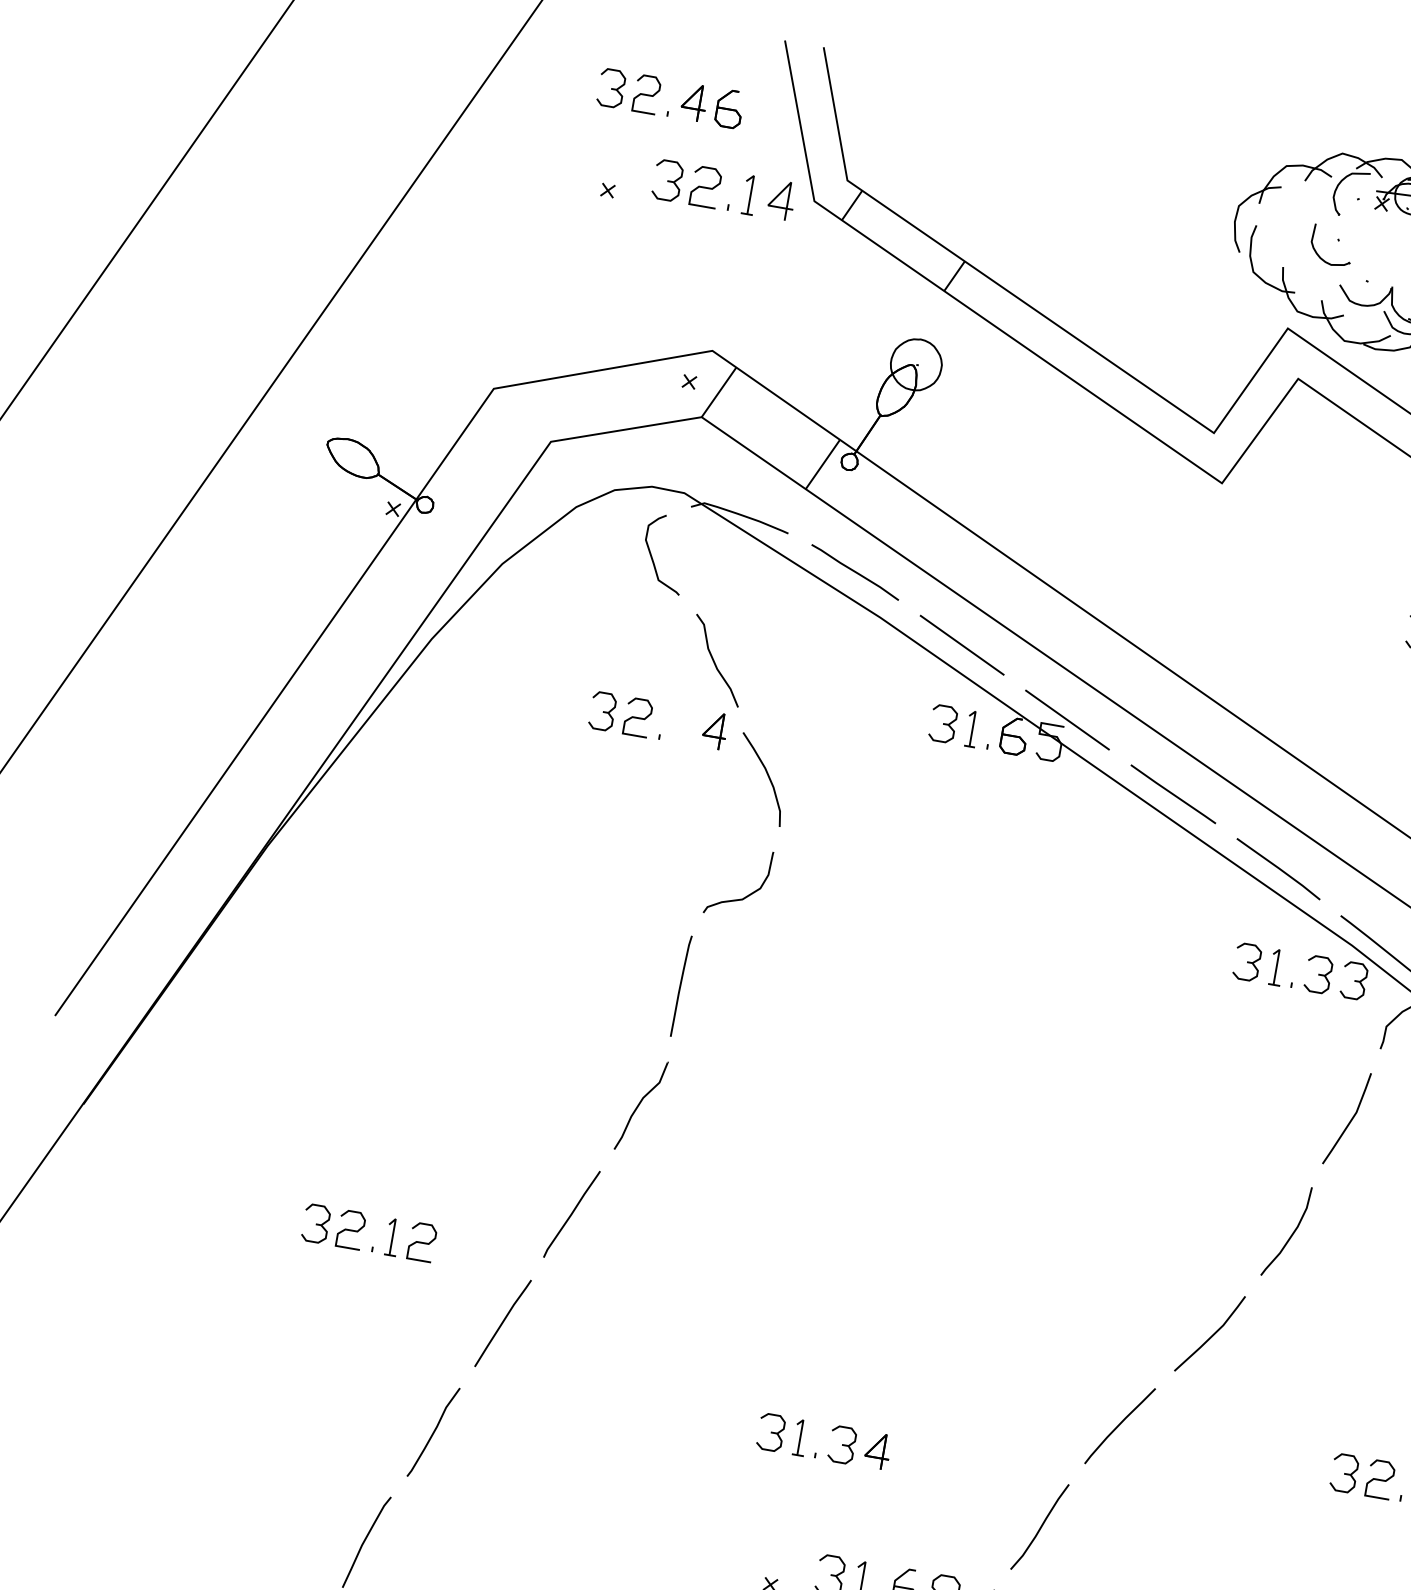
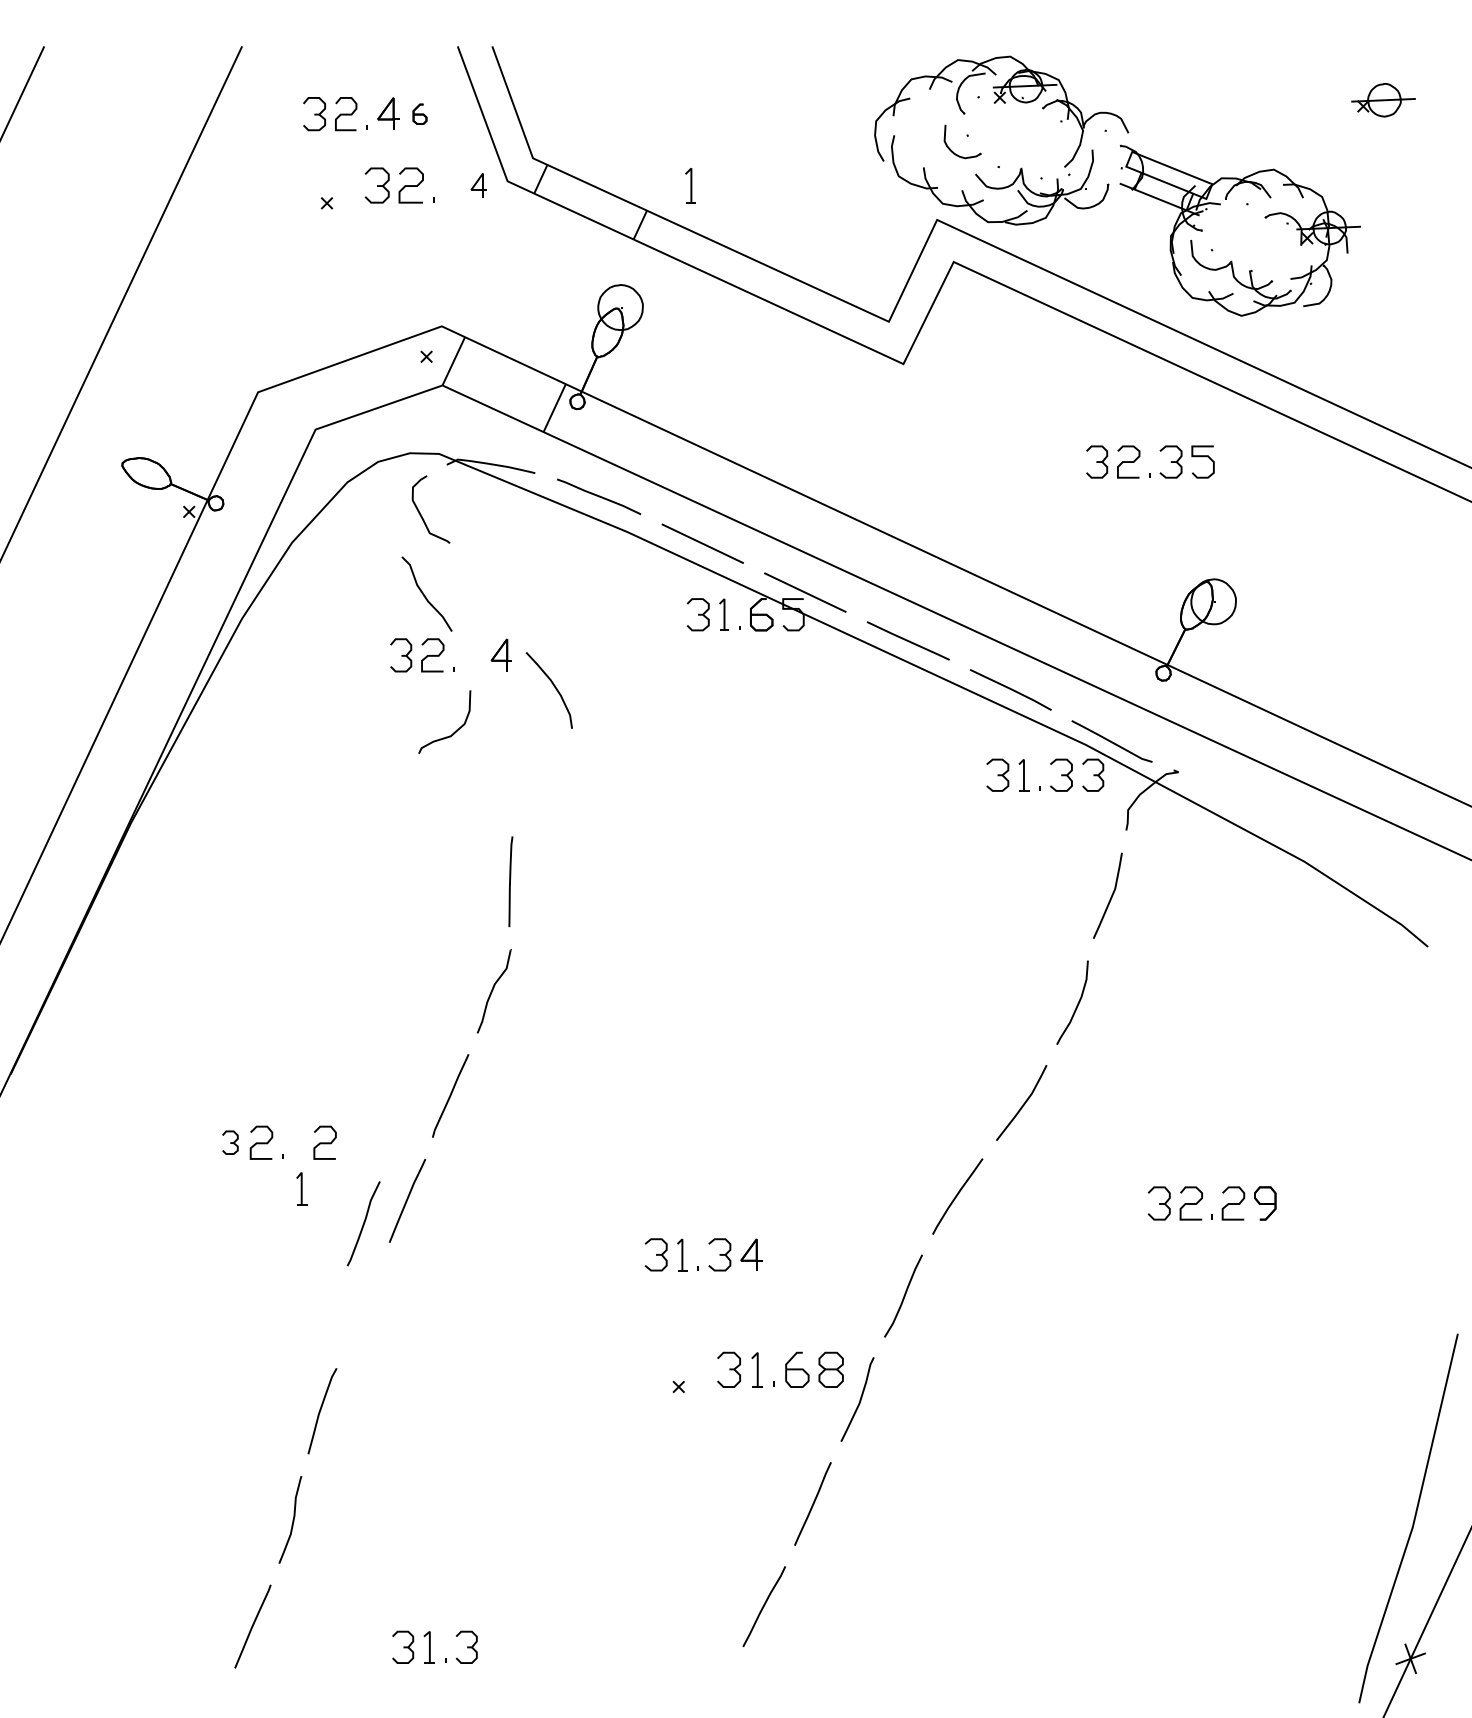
part: (728, 109) -> (419, 114), size x0.6
part: (749, 194) -> (690, 185), moved
part: (781, 200) -> (478, 185), size x0.7
curve: (714, 660) -> (424, 594), moved
curve: (747, 894) -> (454, 731), moved
part: (316, 1223) -> (230, 1142), size x0.7
part: (392, 1236) -> (301, 1188), moved
curve: (433, 1431) -> (363, 1223), moved

